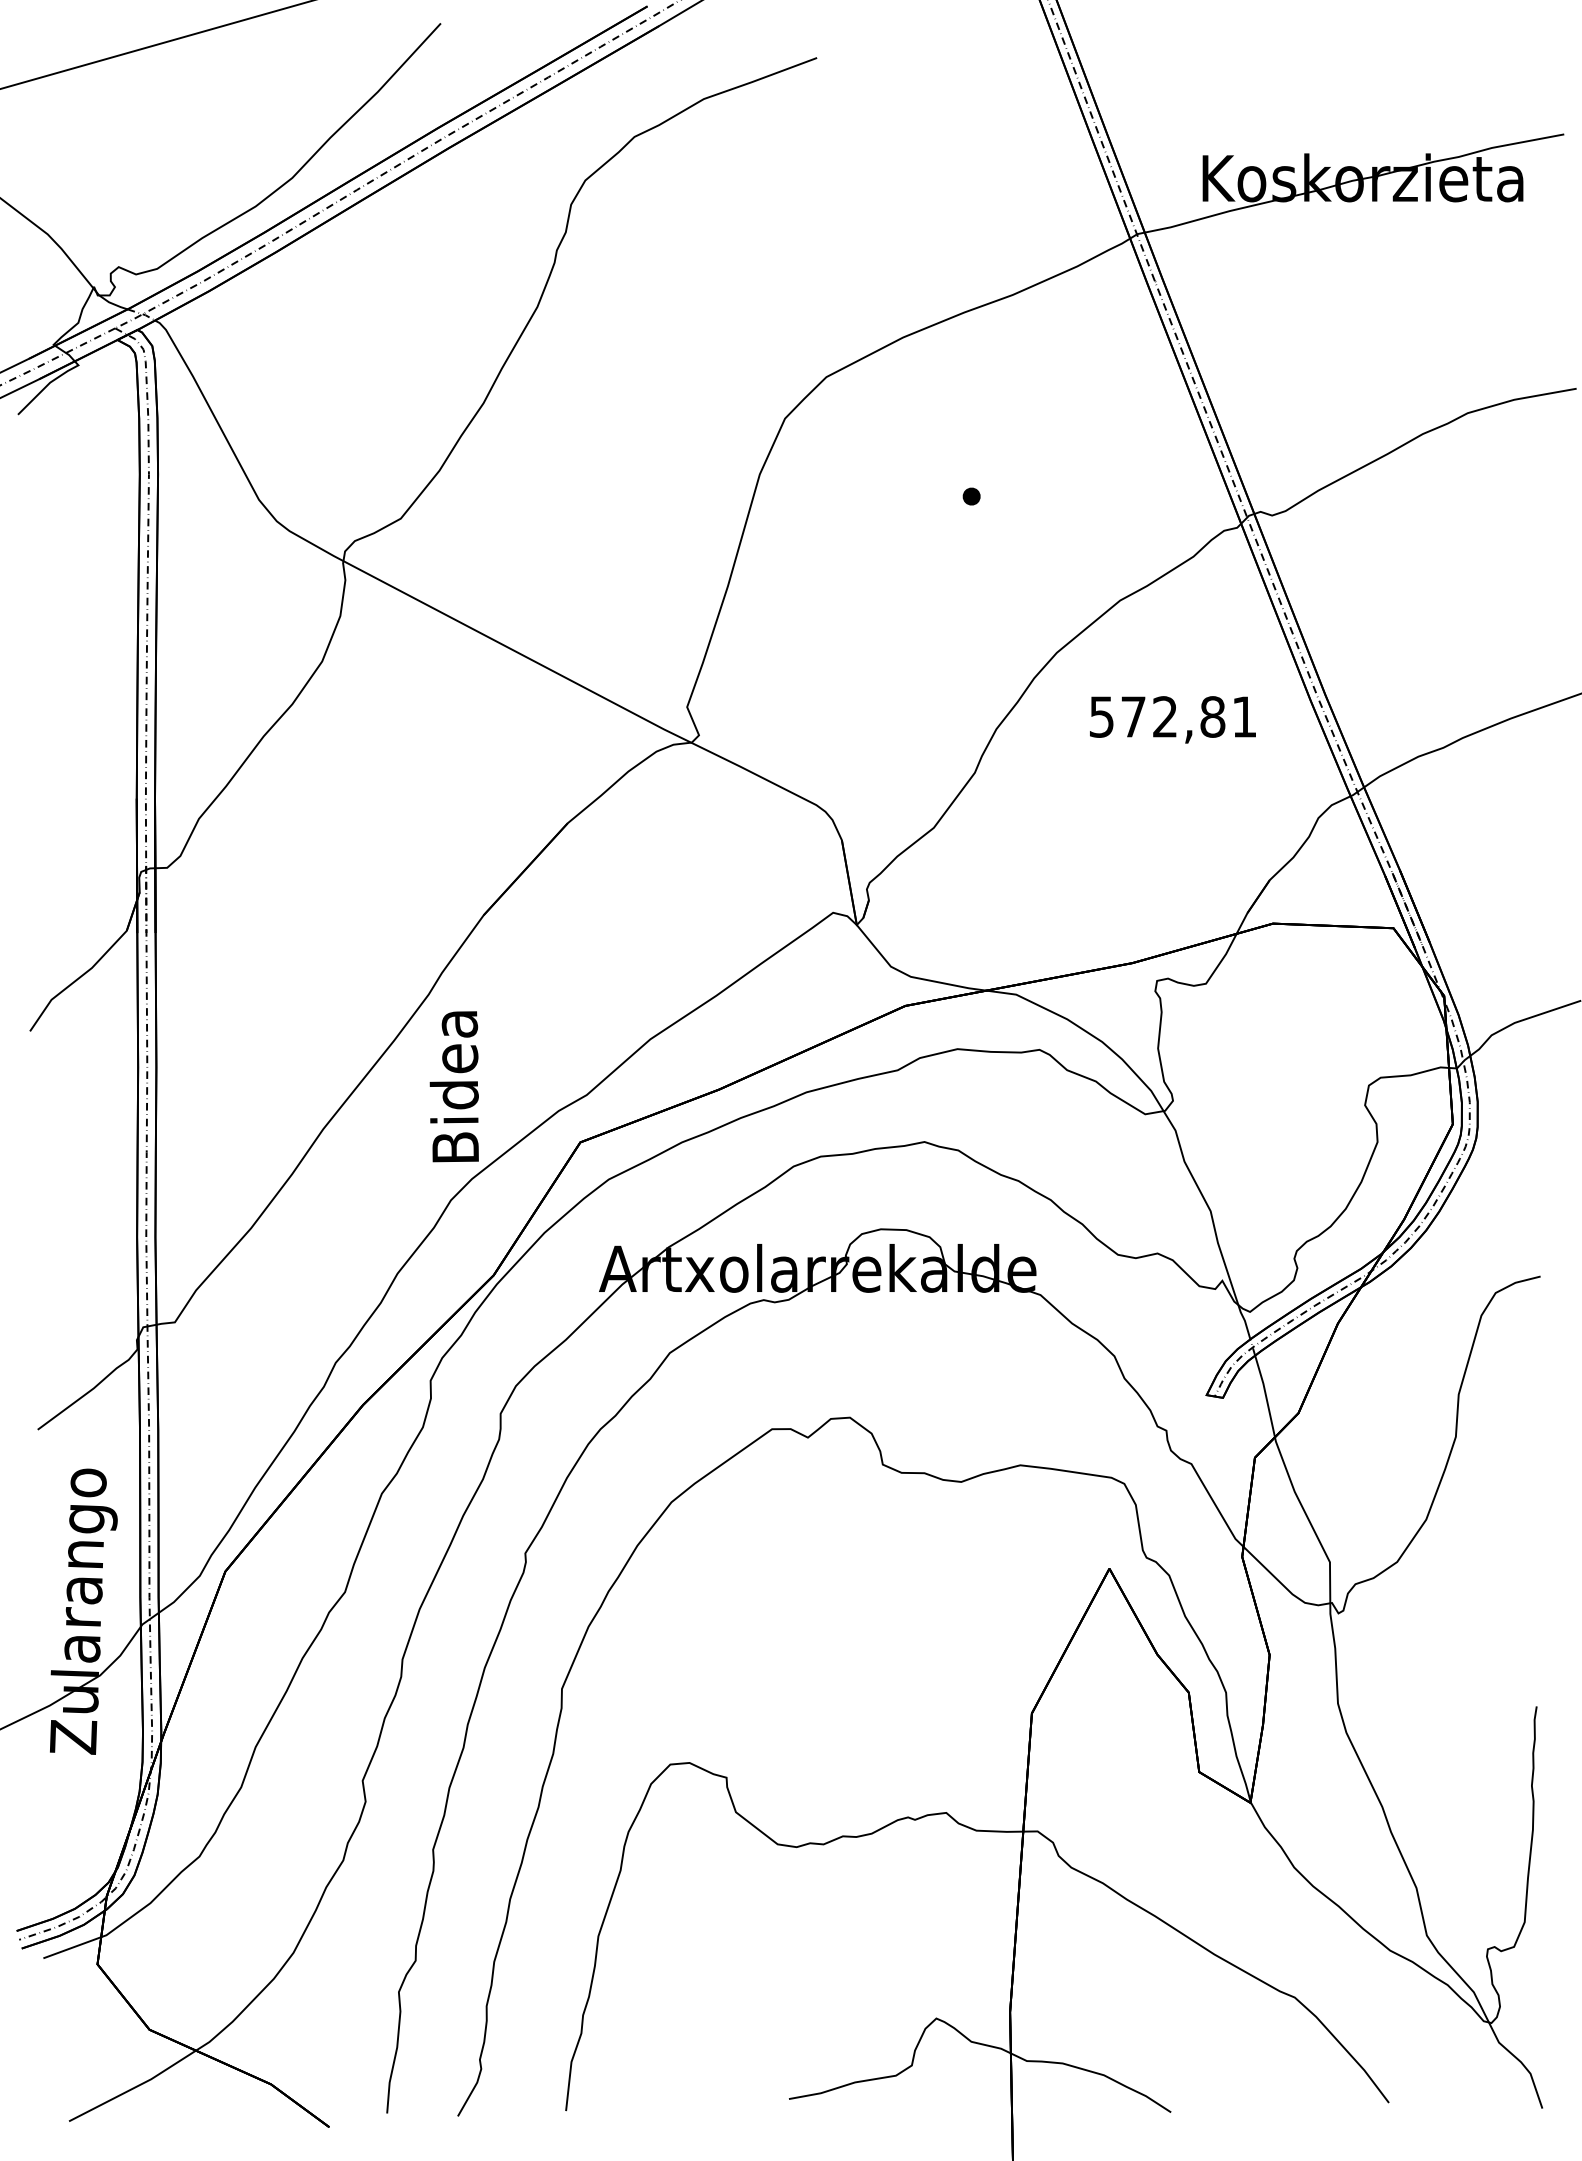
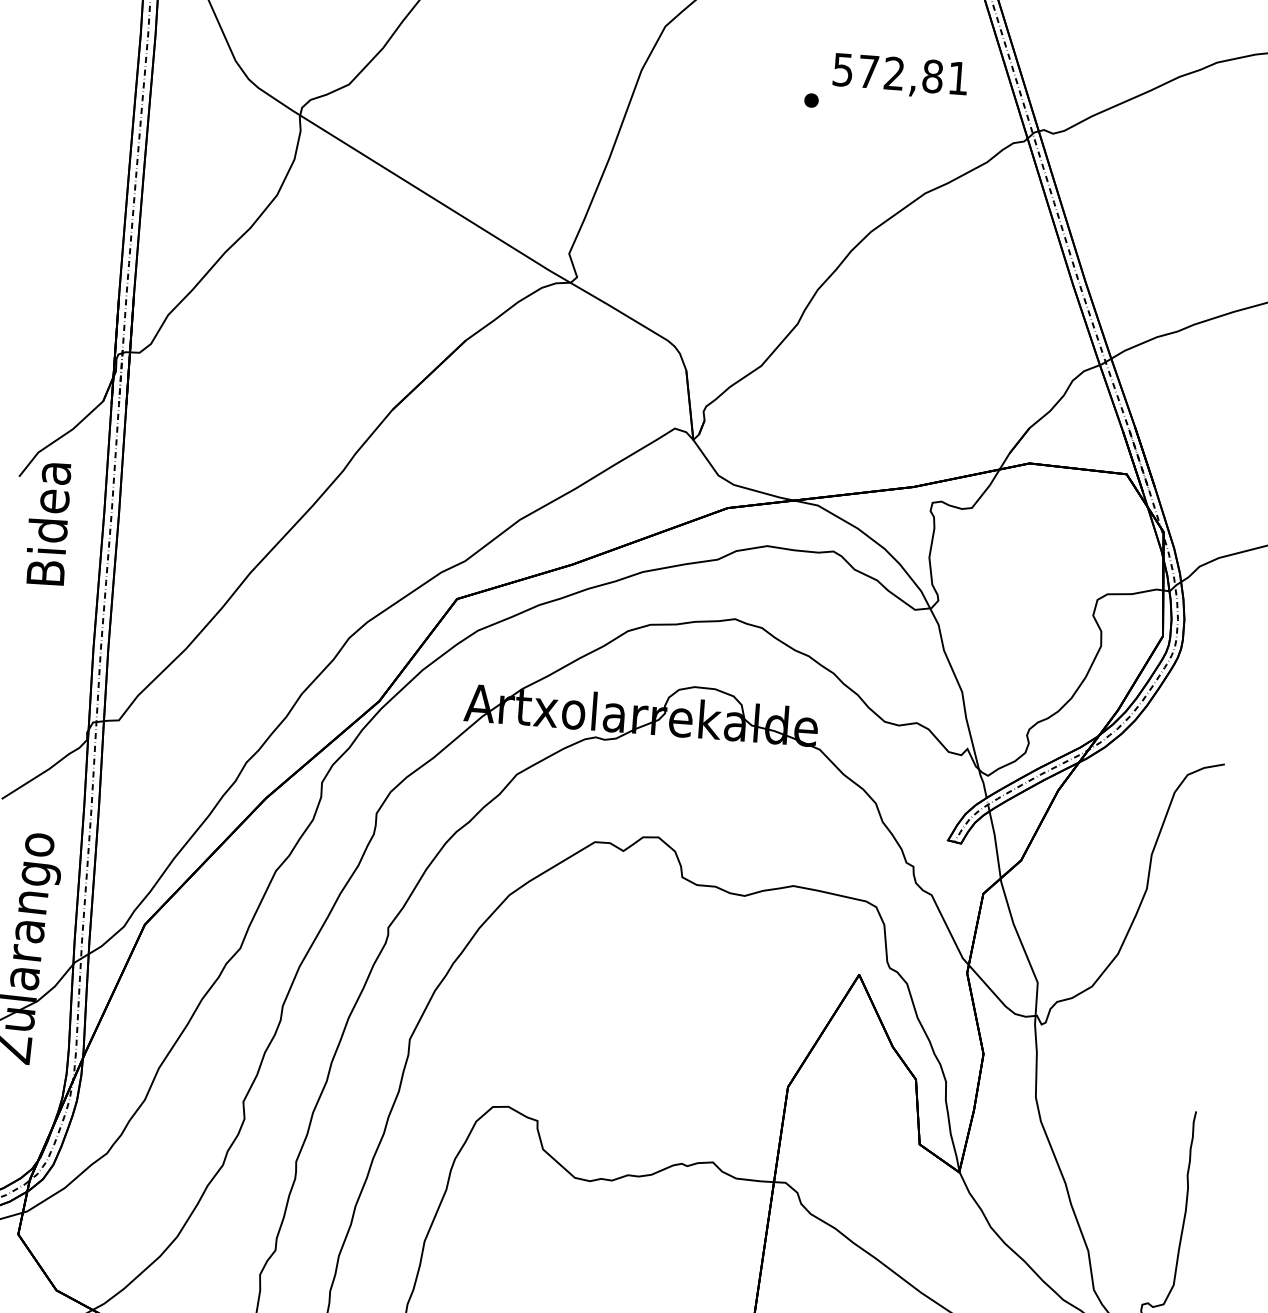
text: (1172, 719) -> (900, 76), moved
text: (453, 1086) -> (47, 523), moved

